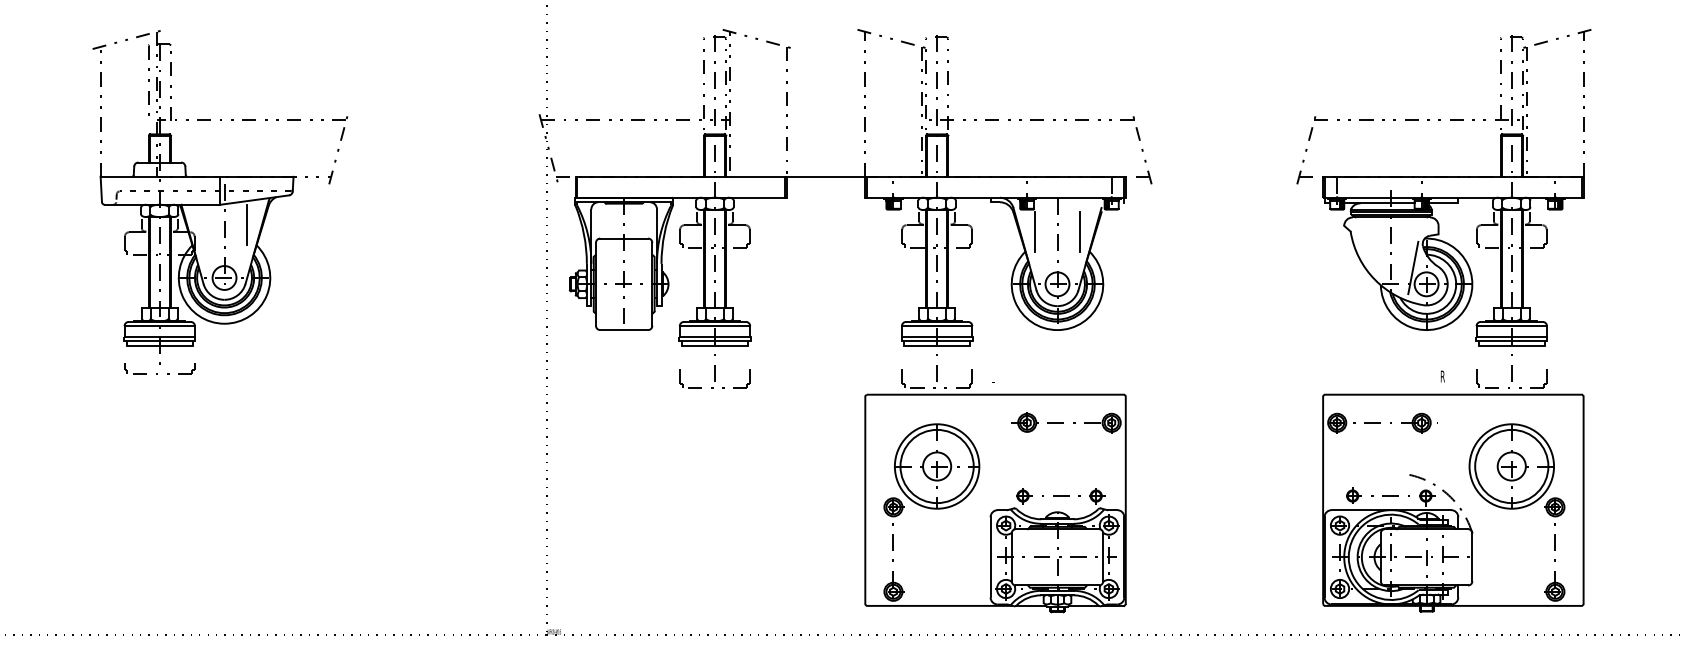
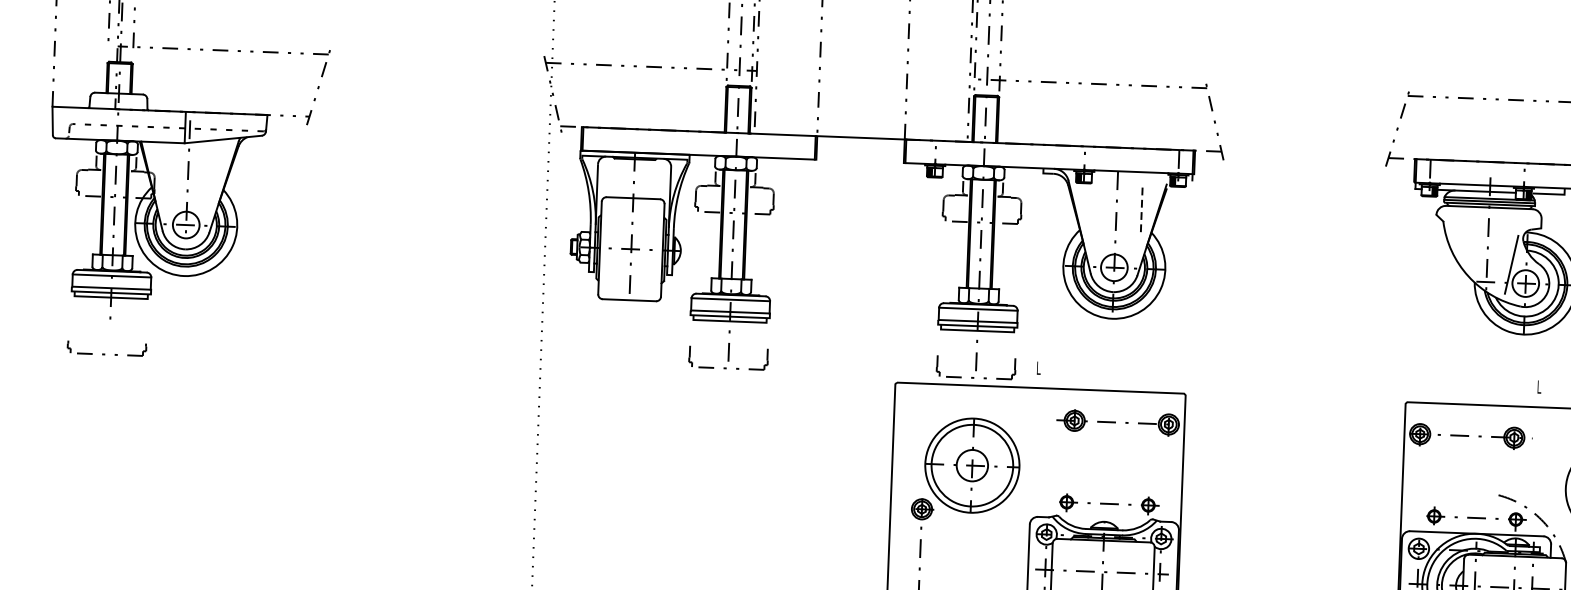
line: (247, 225) -> (214, 167), removed
line: (1034, 231) -> (1090, 207), removed
line: (1080, 232) -> (1142, 211), solid -> dashed
part: (159, 368) -> (106, 348), moved
text: (1442, 376) -> (1539, 387), R -> L

